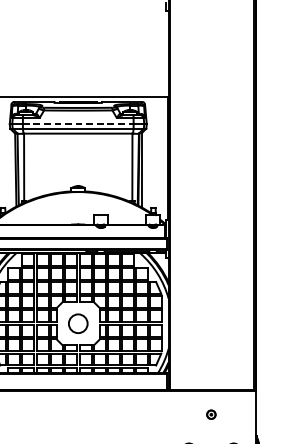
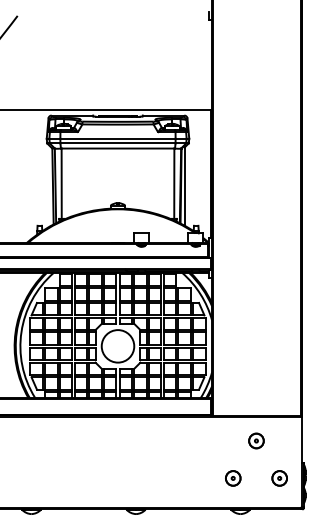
line: (78, 123) -> (118, 138), dashed -> solid
circle: (77, 323) -> (117, 346), size x1.67
part: (211, 414) -> (256, 440), size x1.67

